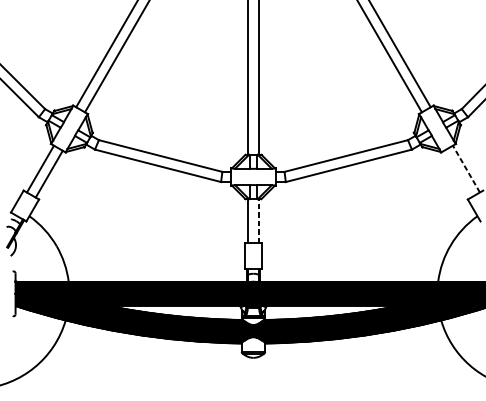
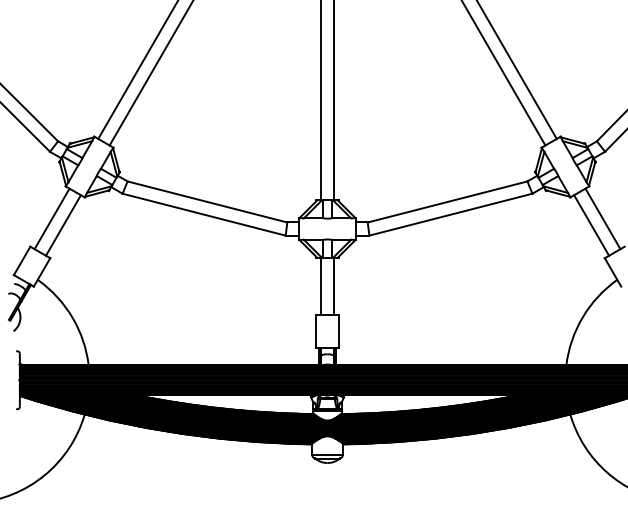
line: (466, 168) -> (602, 218), dashed -> solid
line: (457, 174) -> (591, 225), added
line: (258, 221) -> (334, 286), dashed -> solid

